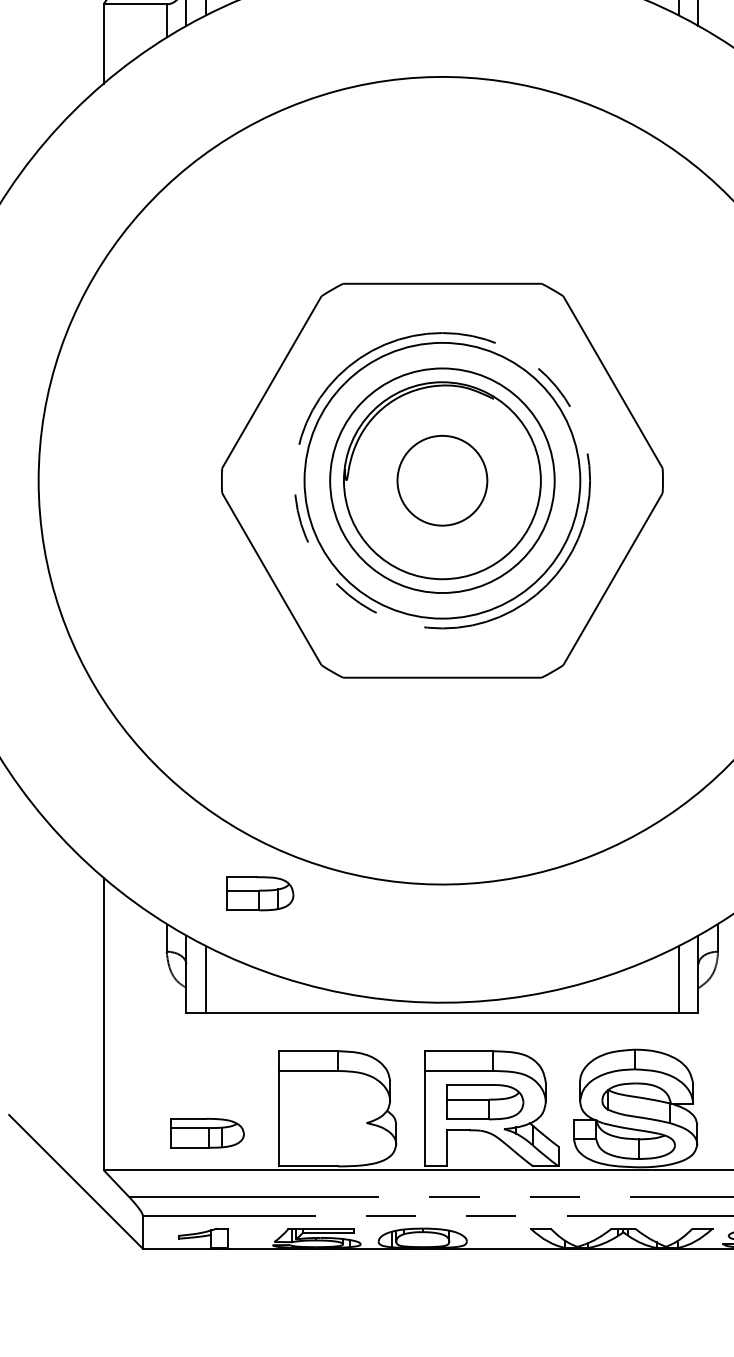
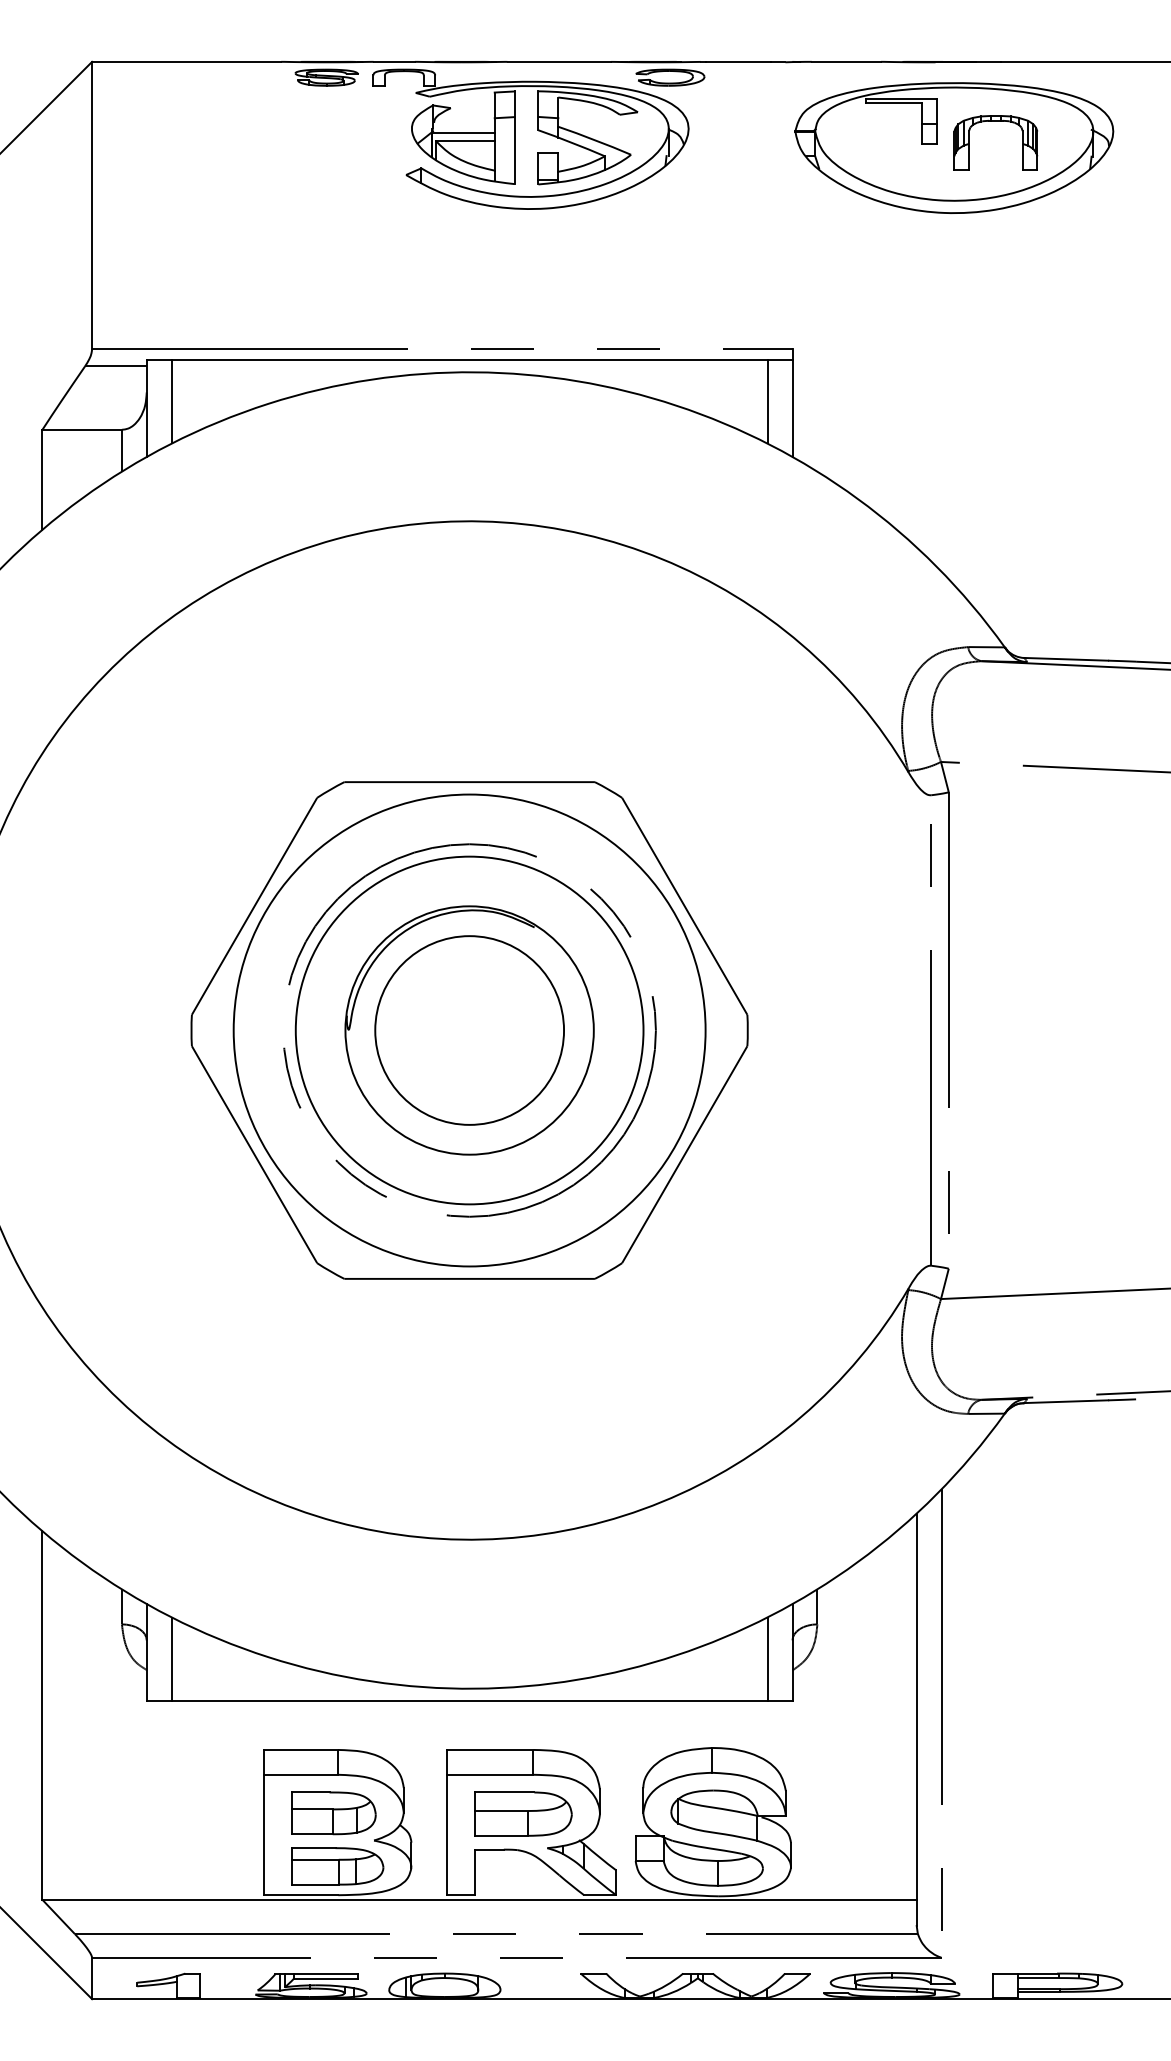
circle: (442, 480) -> (469, 1030), size x1.67
circle: (442, 480) -> (469, 1030), size x1.67
part: (259, 893) -> (333, 1813), moved
part: (207, 1133) -> (337, 1866), moved

